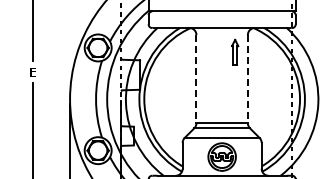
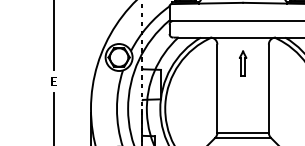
part: (235, 51) -> (243, 63), moved
line: (196, 79) -> (217, 89), dashed -> solid
line: (247, 79) -> (268, 89), dashed -> solid

